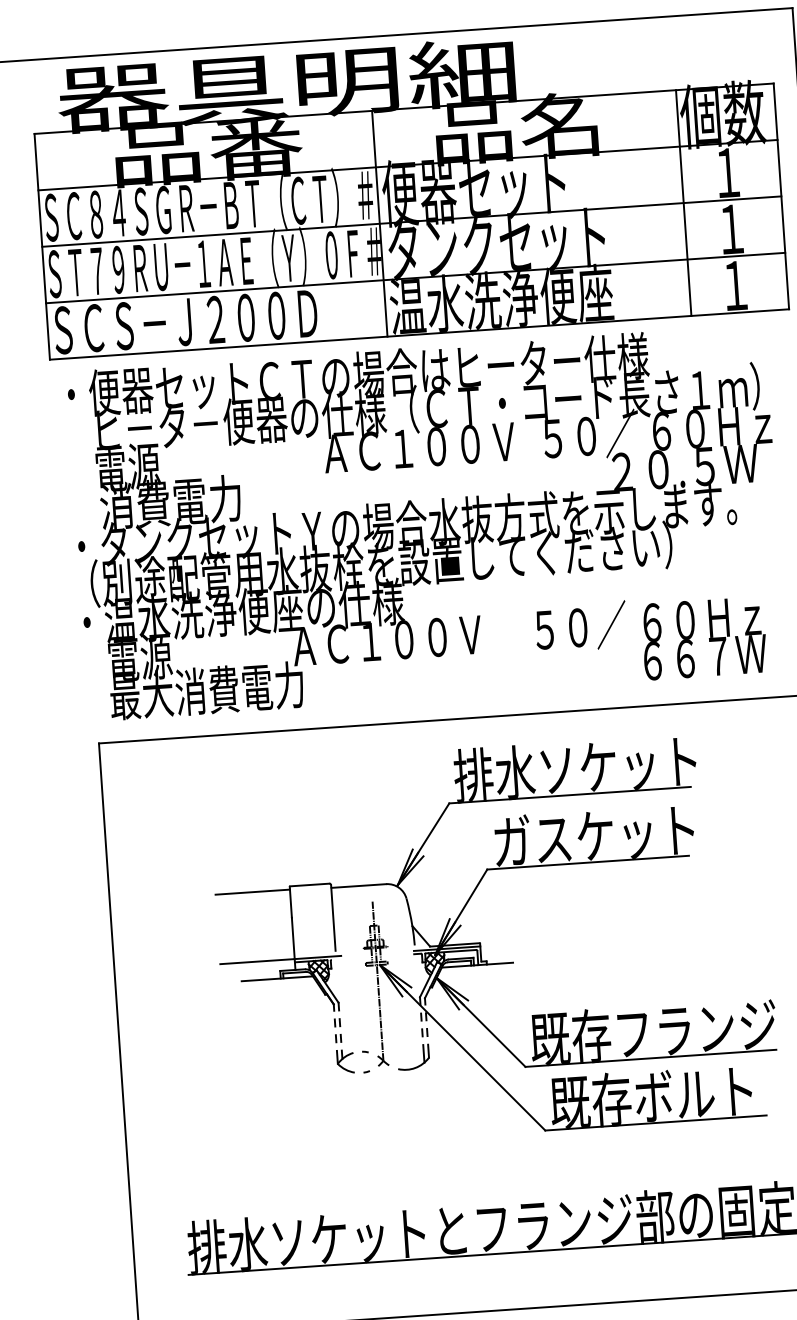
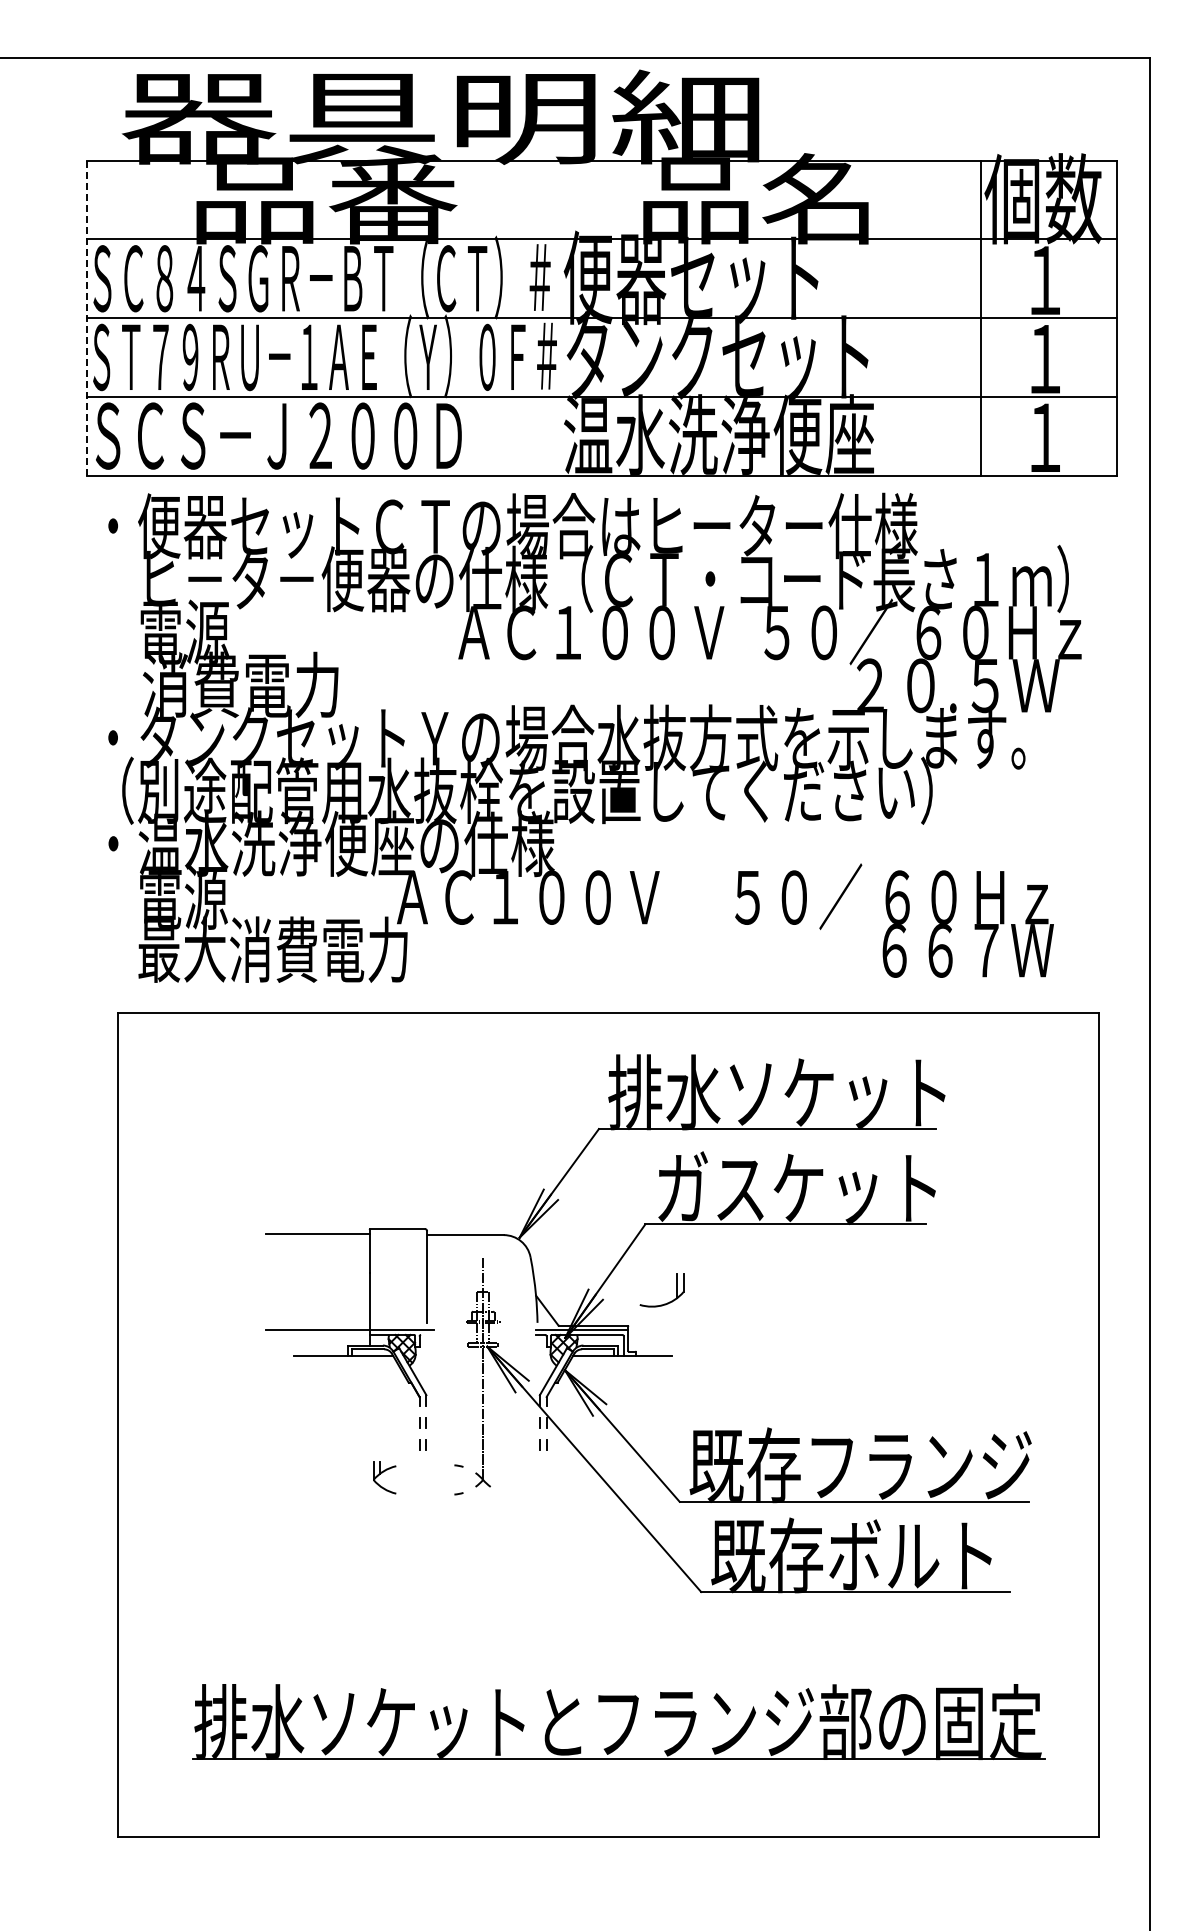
line: (379, 223) -> (557, 317), removed
line: (42, 247) -> (86, 318), solid -> dashed
part: (345, 1061) -> (384, 1477), moved
part: (415, 1066) -> (664, 1303), moved

